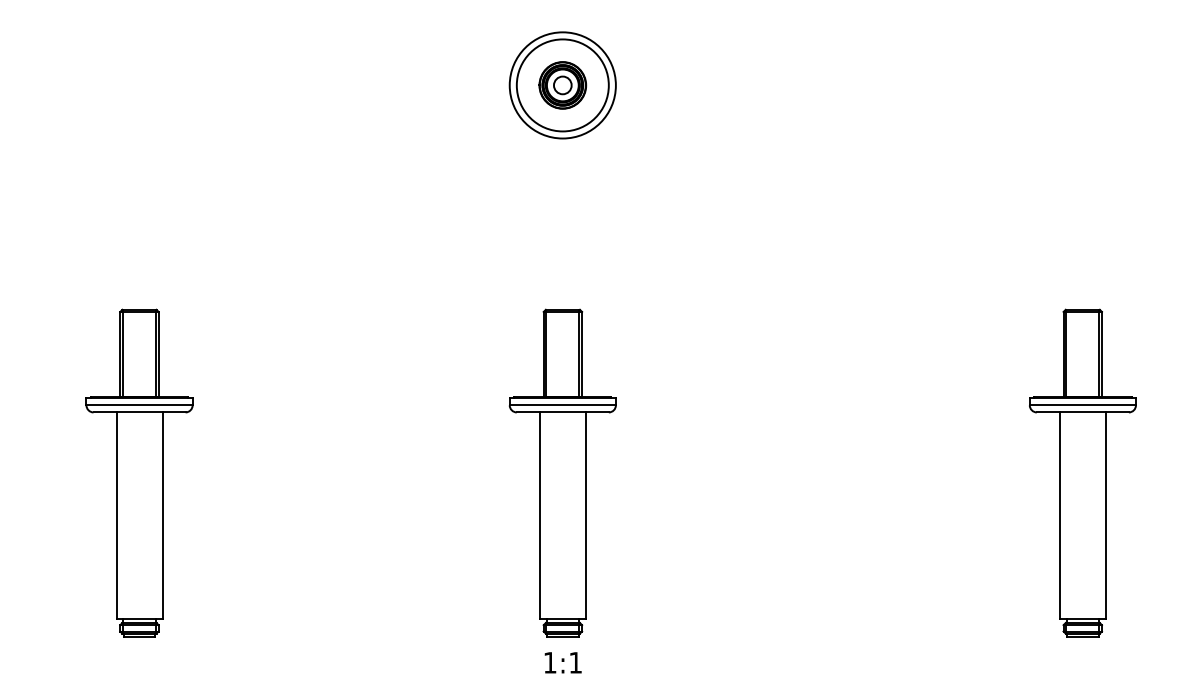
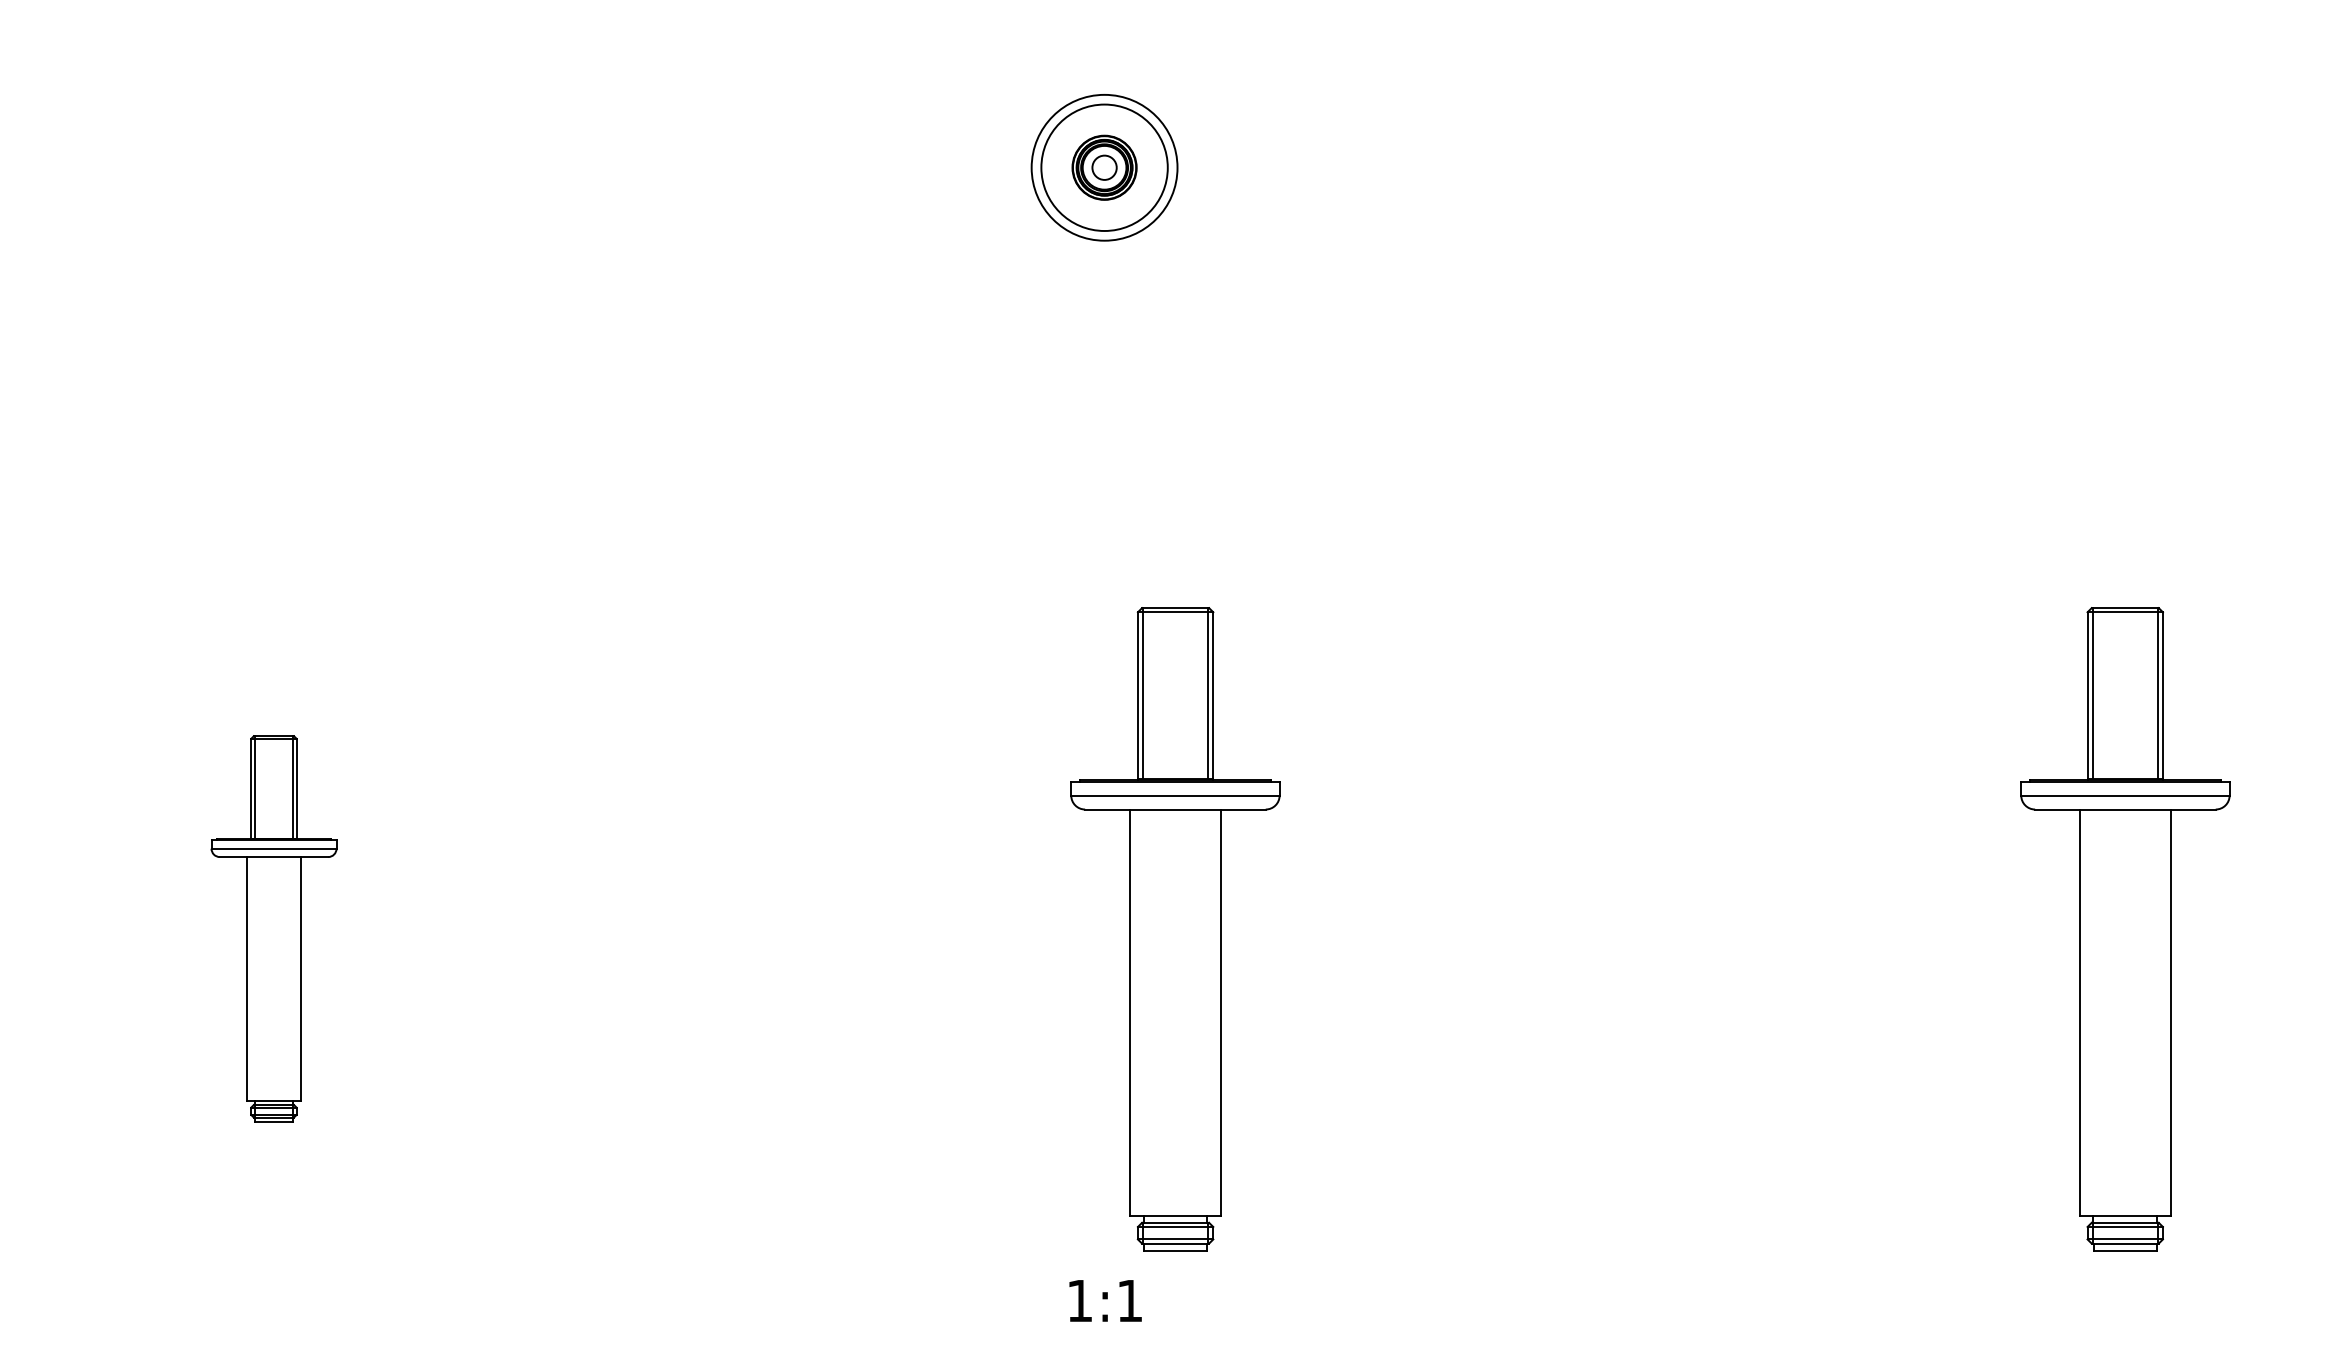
part: (562, 85) -> (1104, 167), size x0.7
part: (139, 472) -> (273, 927), size x0.6
part: (562, 472) -> (1174, 927), moved

